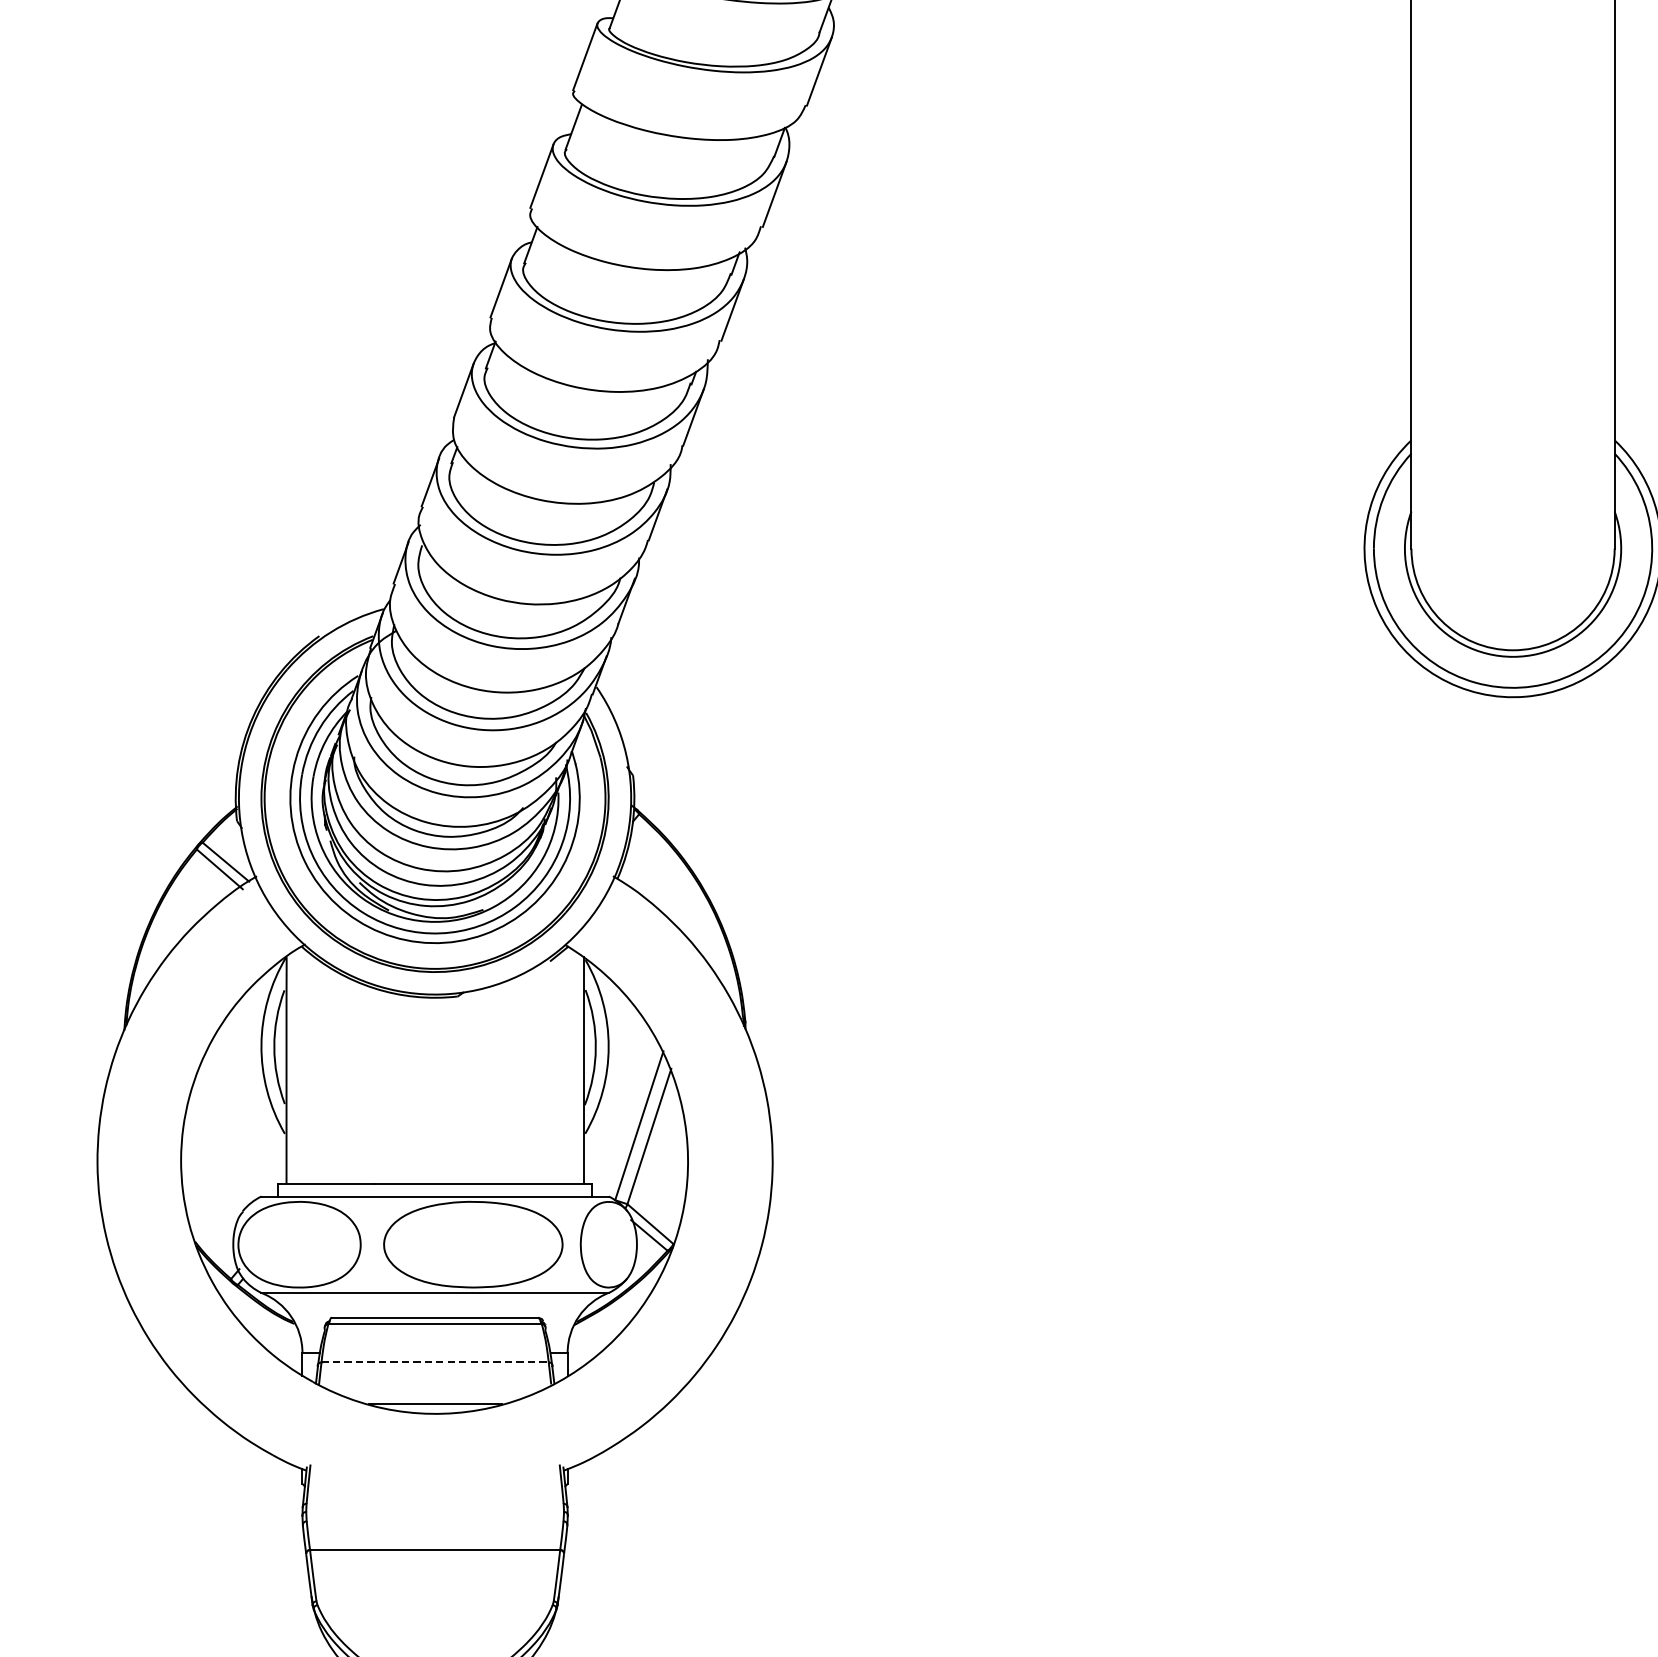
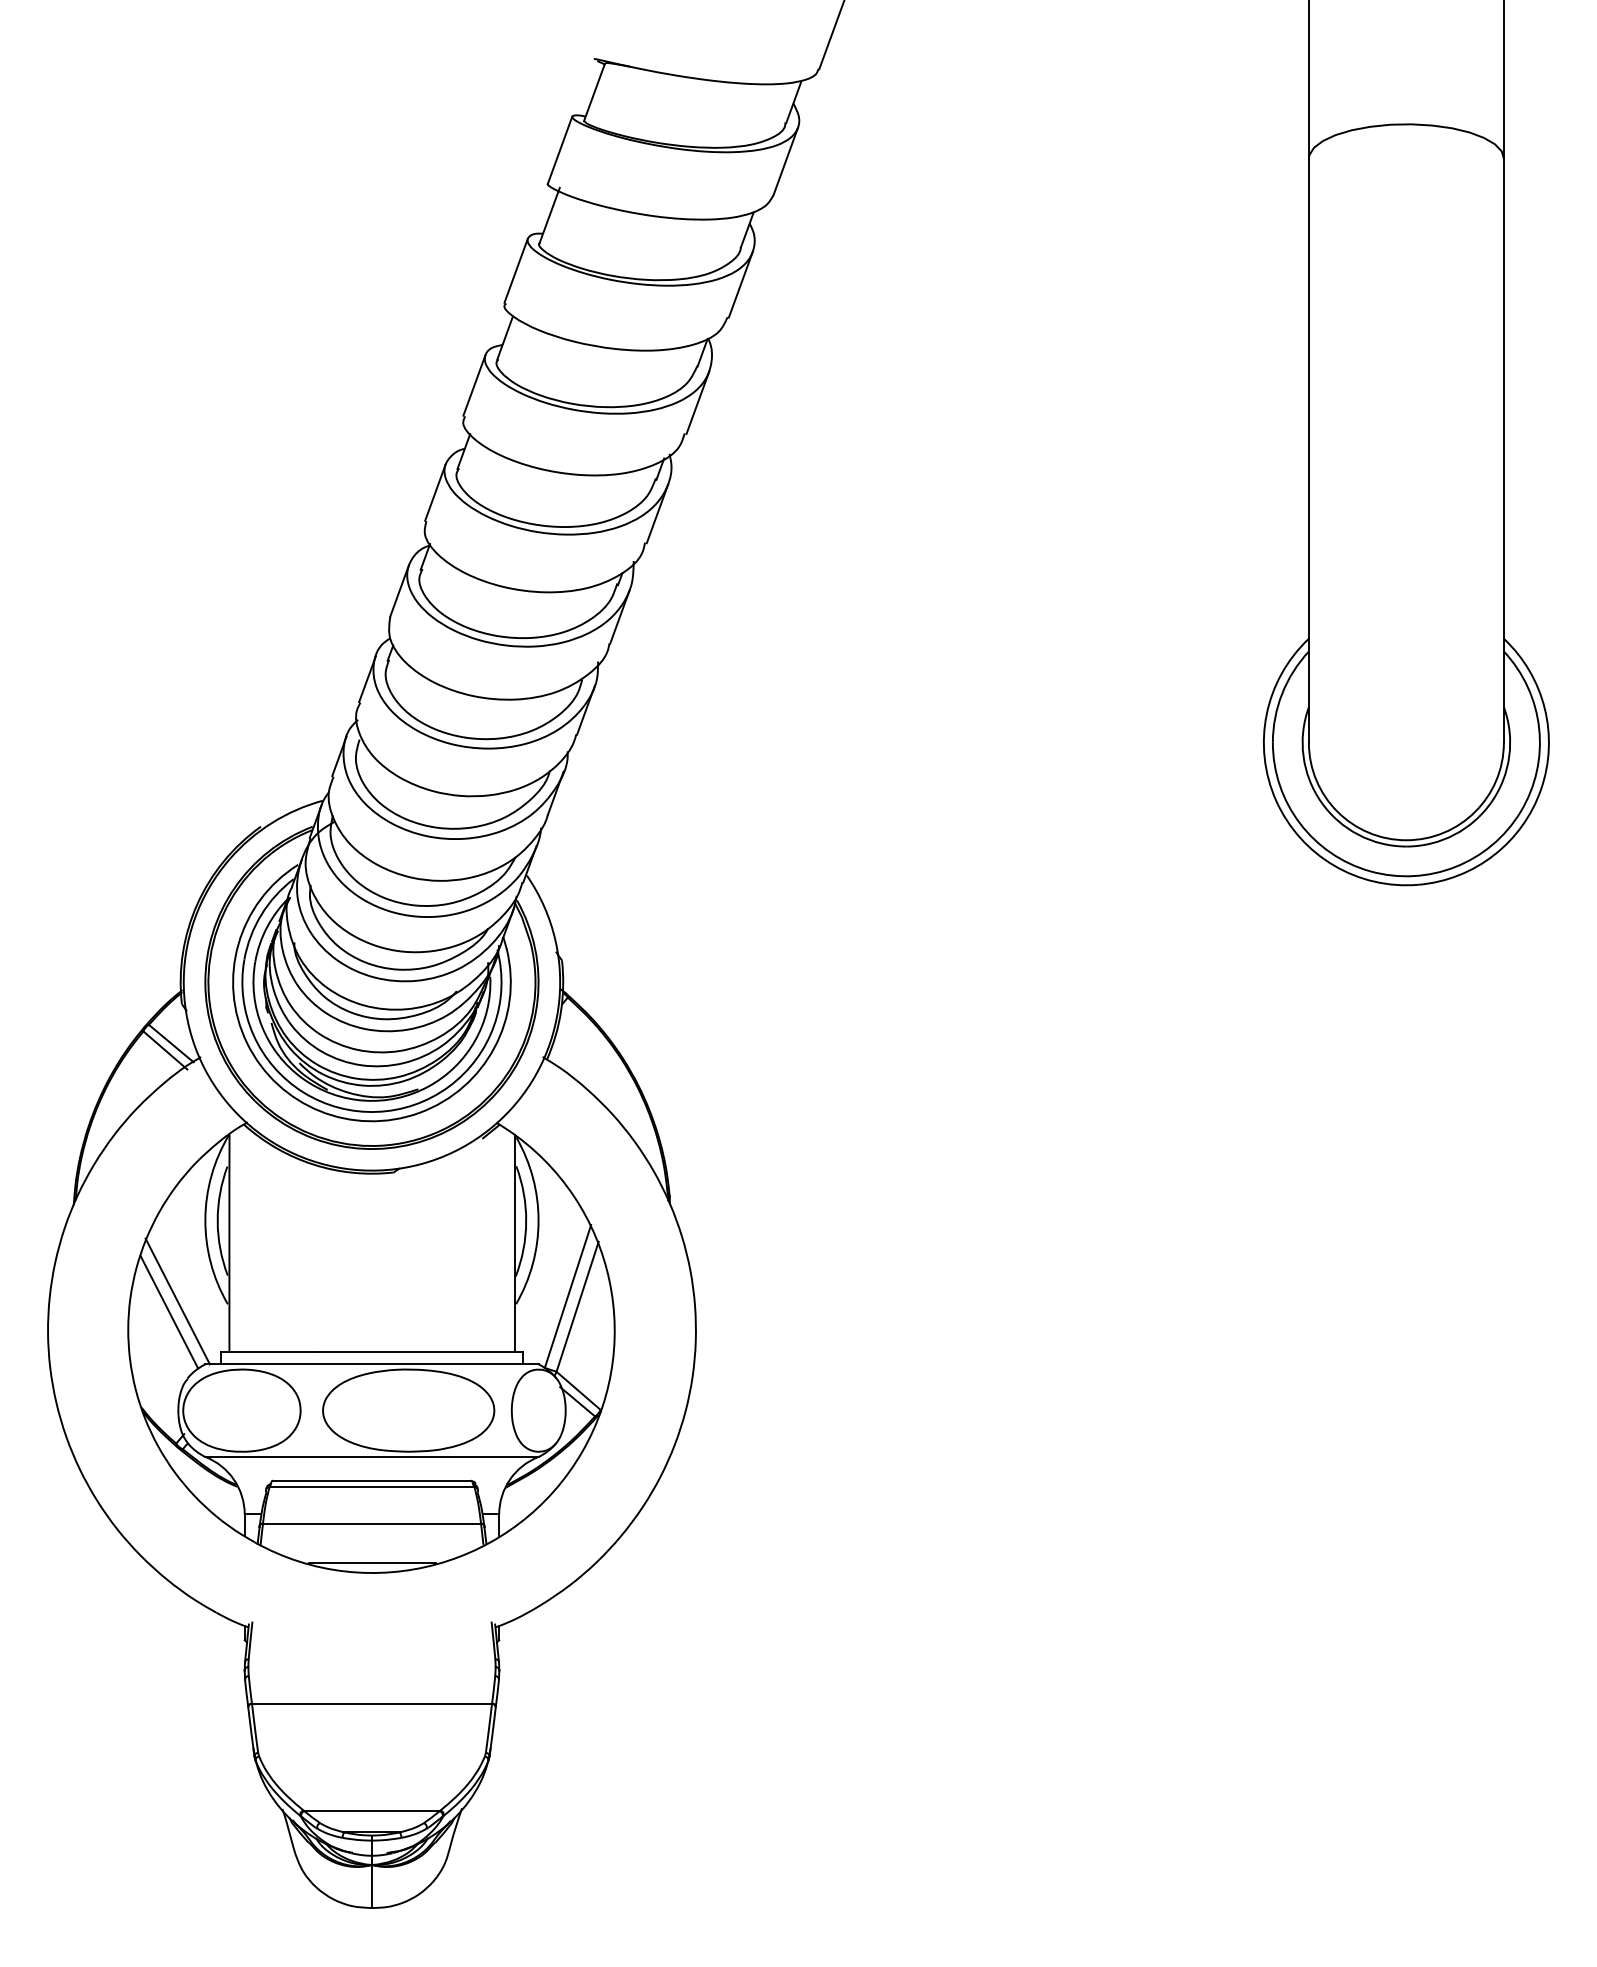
line: (232, 1130) -> (177, 1301), added
line: (224, 1141) -> (169, 1311), added
line: (435, 1362) -> (372, 1523), dashed -> solid

